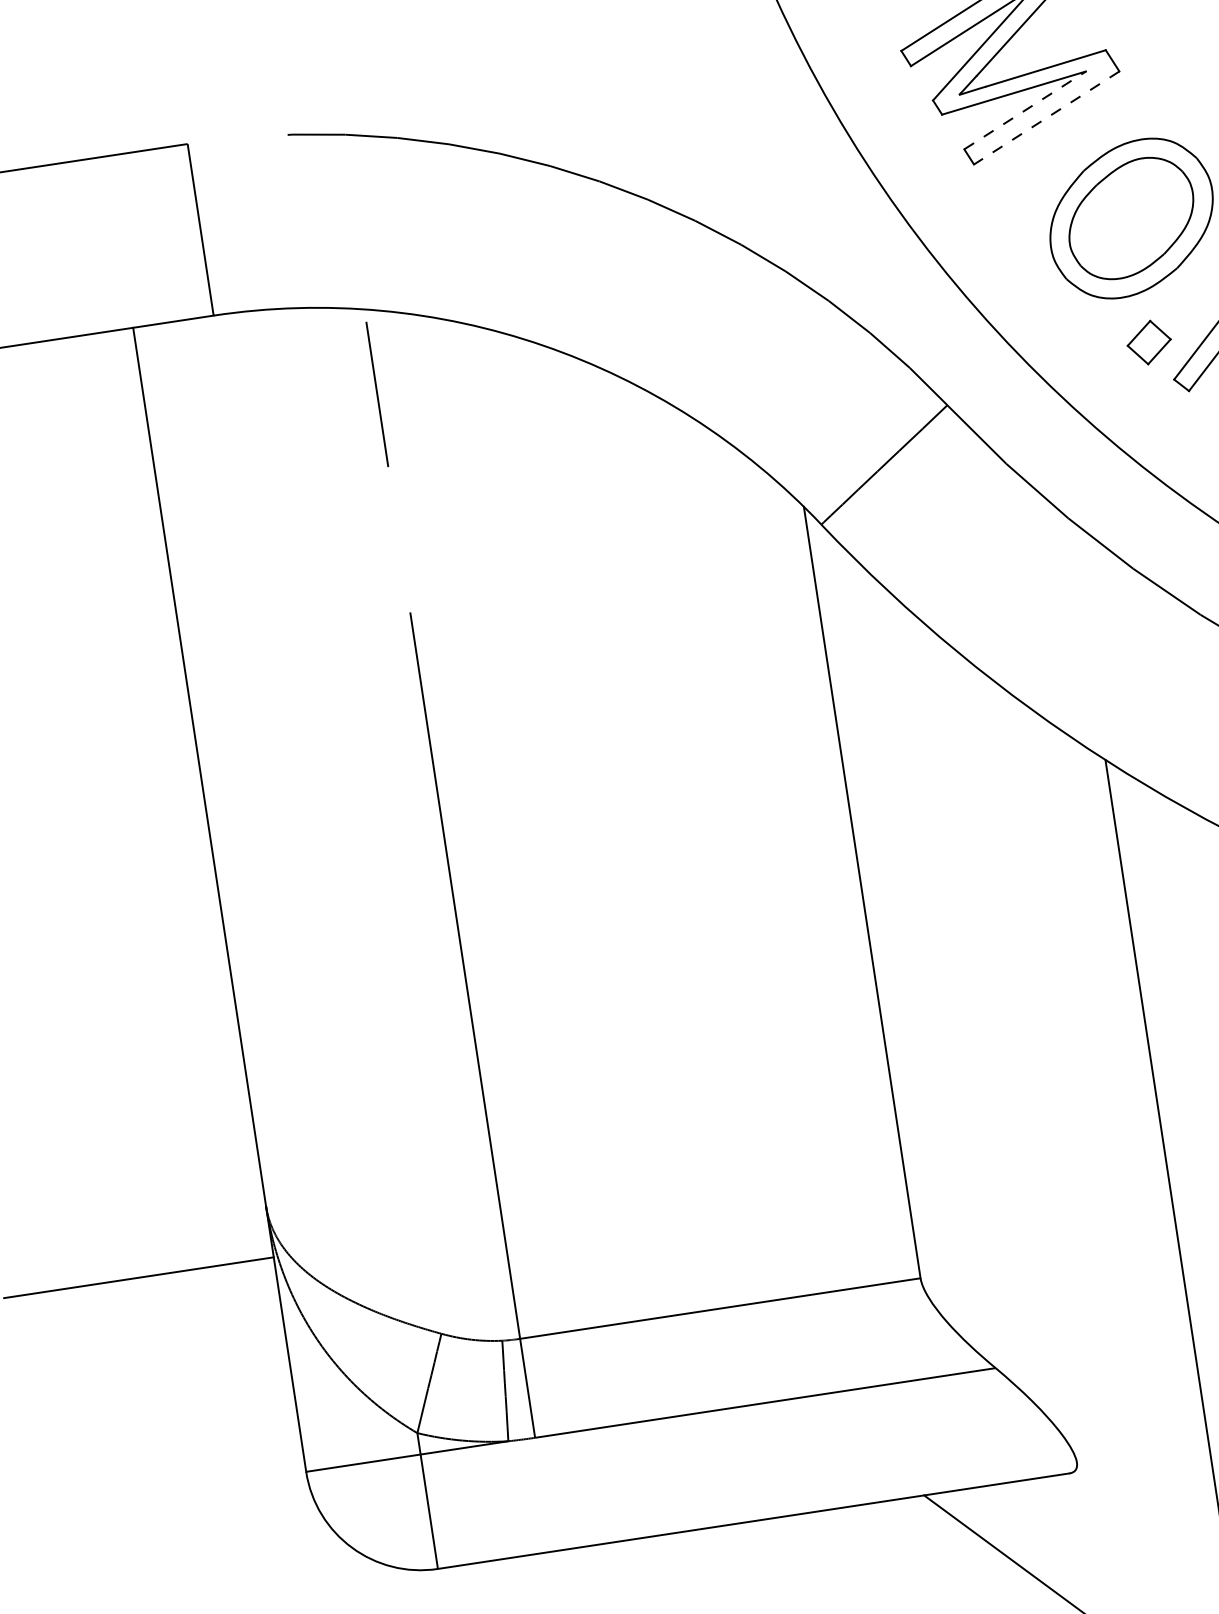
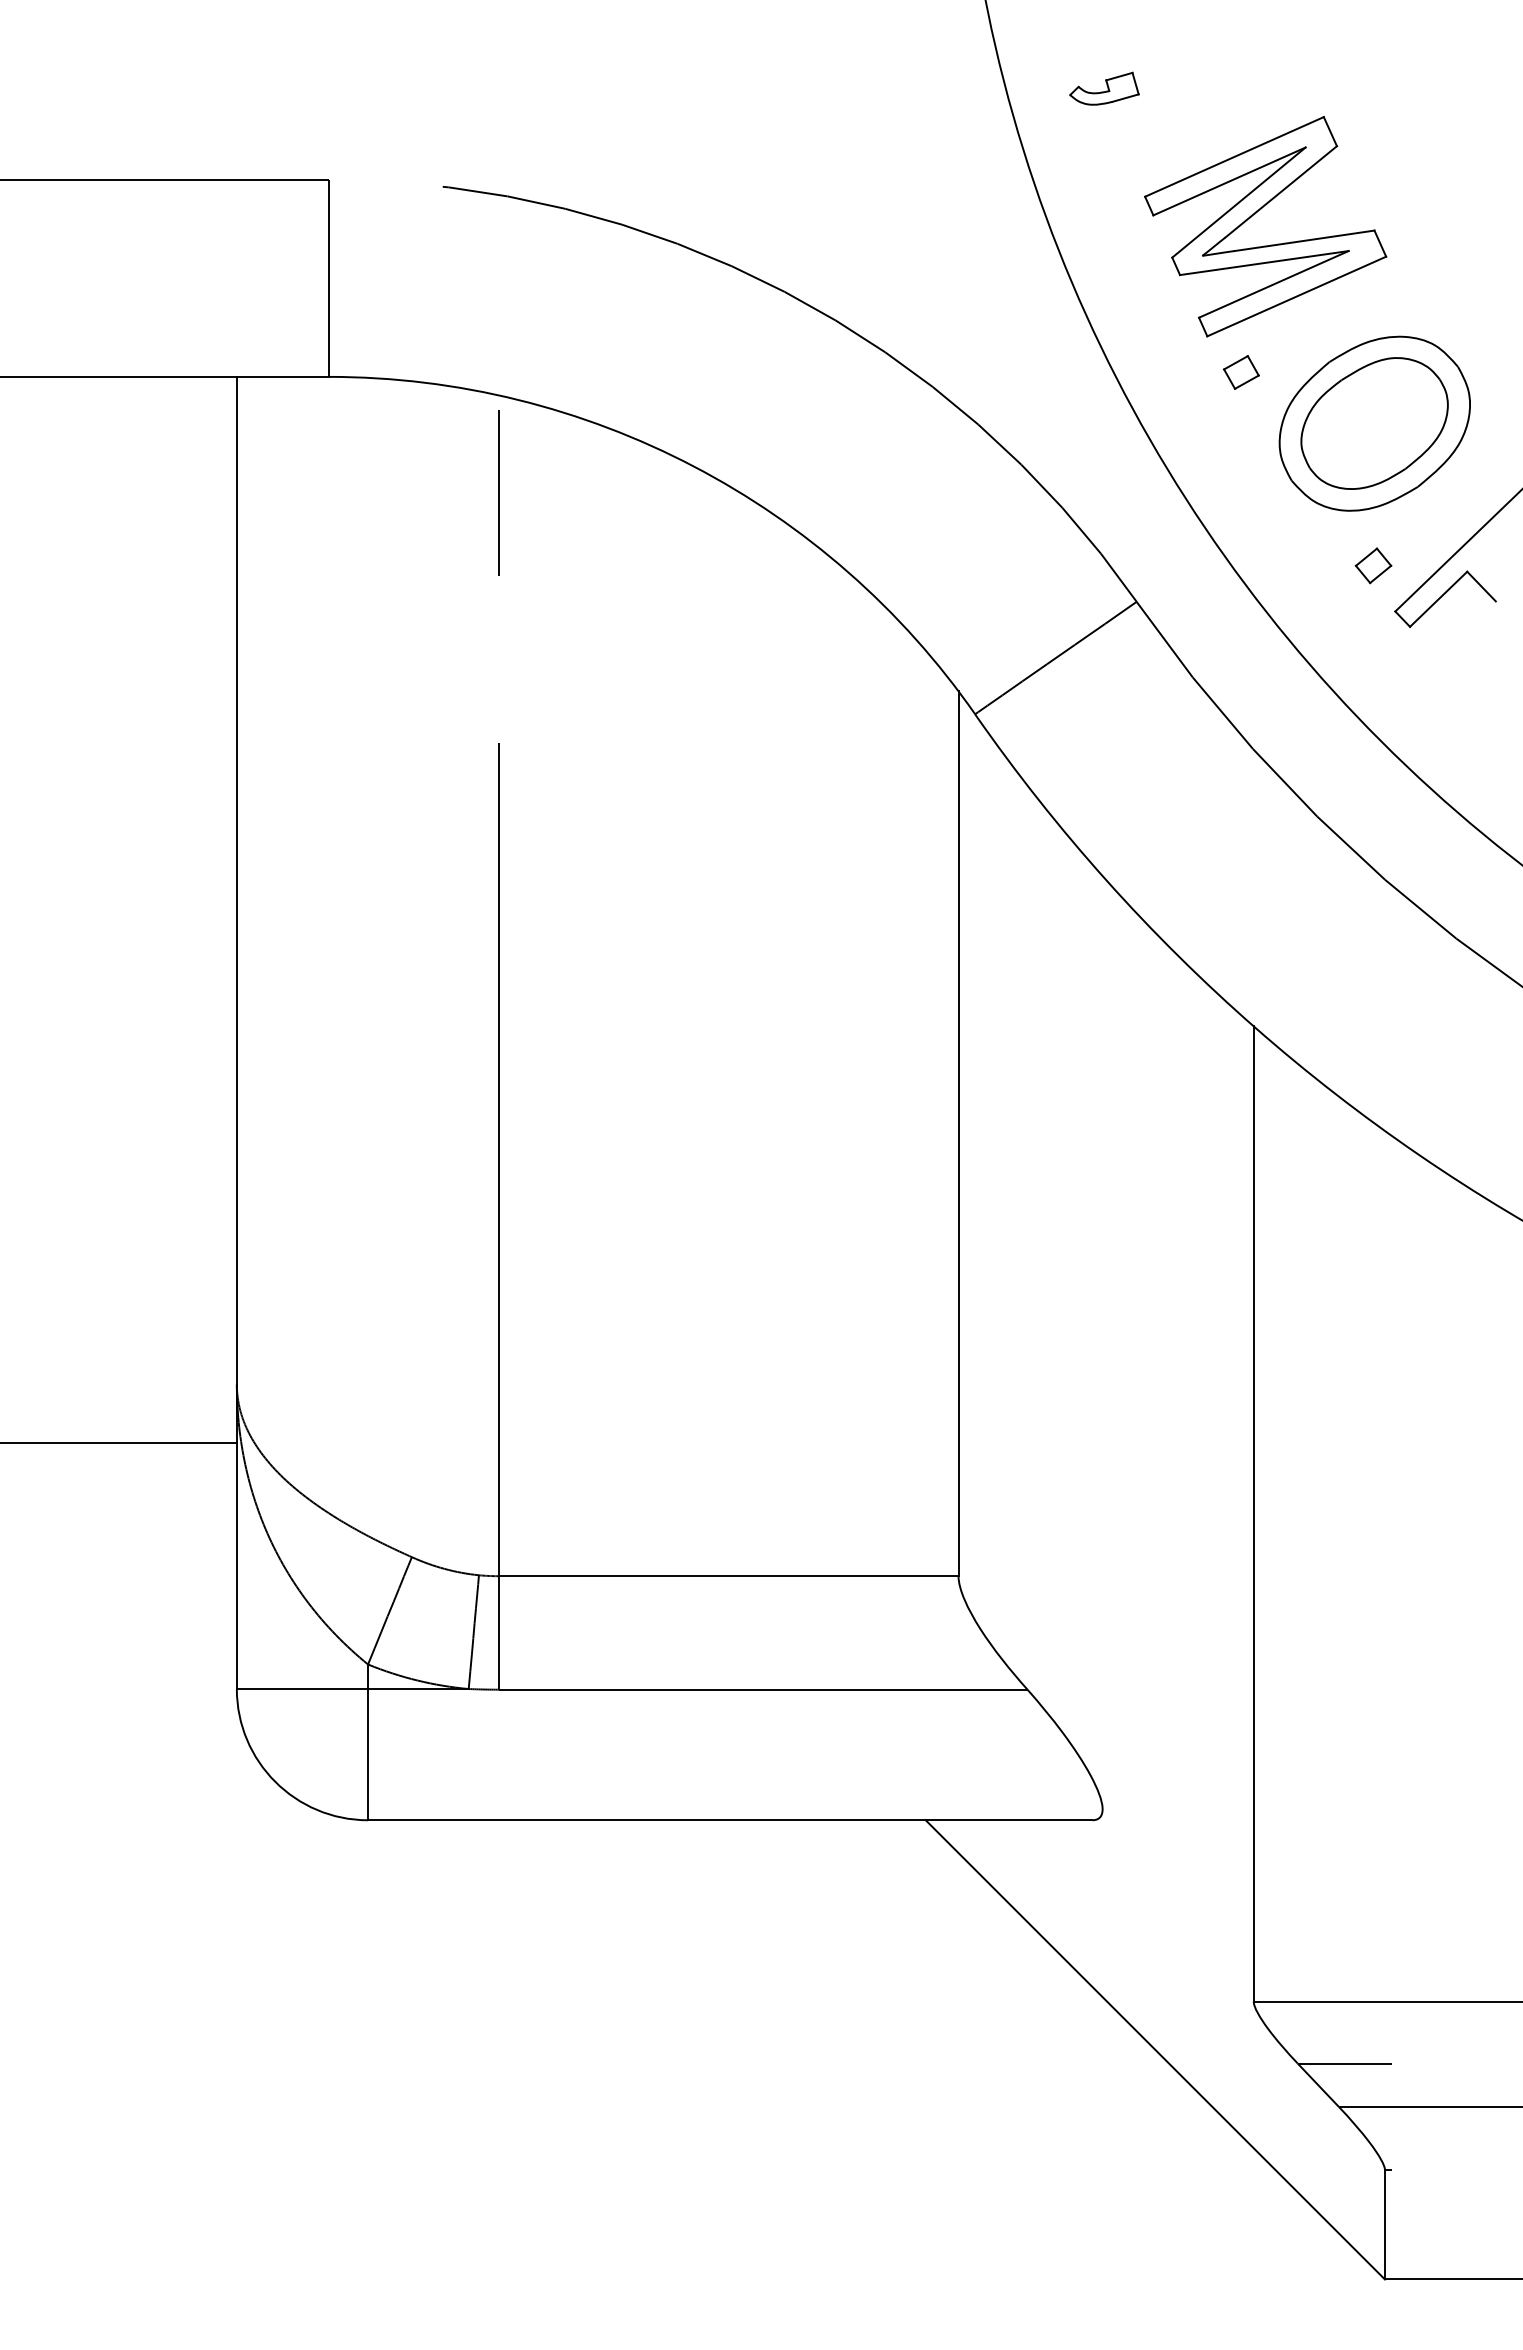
line: (1024, 110) -> (1273, 284), dashed -> solid
line: (1046, 117) -> (1296, 296), dashed -> solid
part: (1008, 191) -> (1241, 372), added
part: (1149, 342) -> (1373, 565), size x0.71

